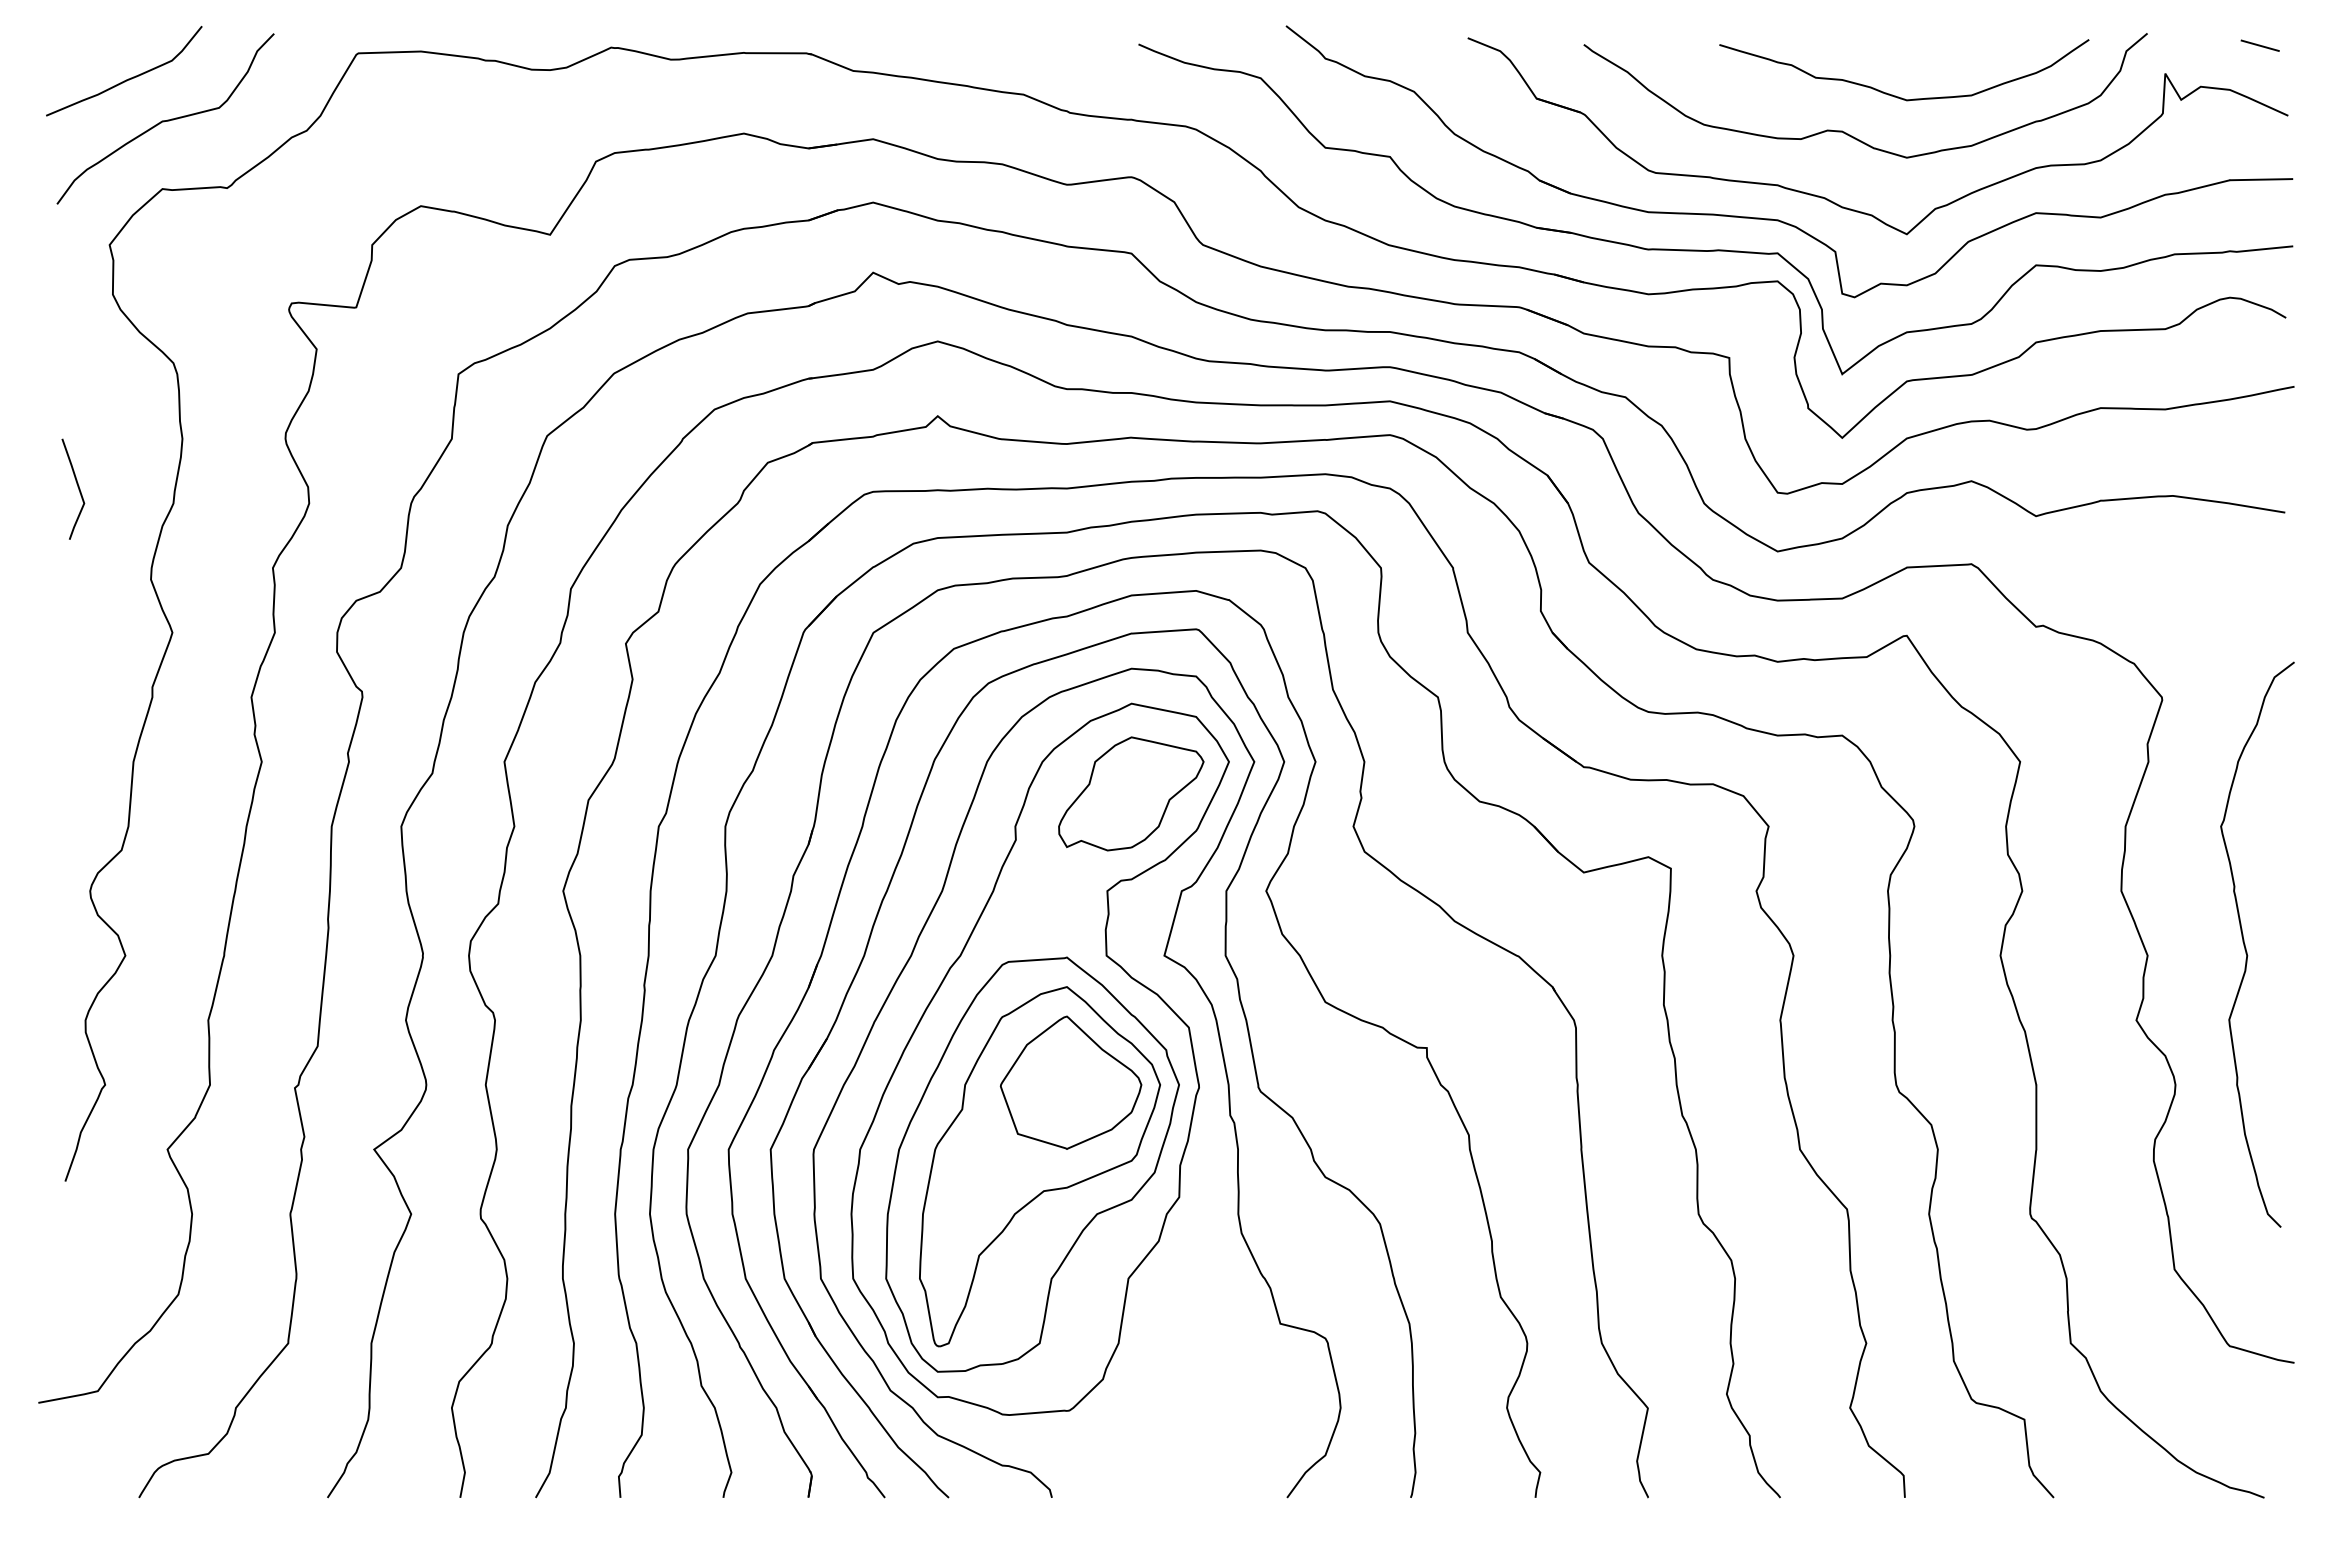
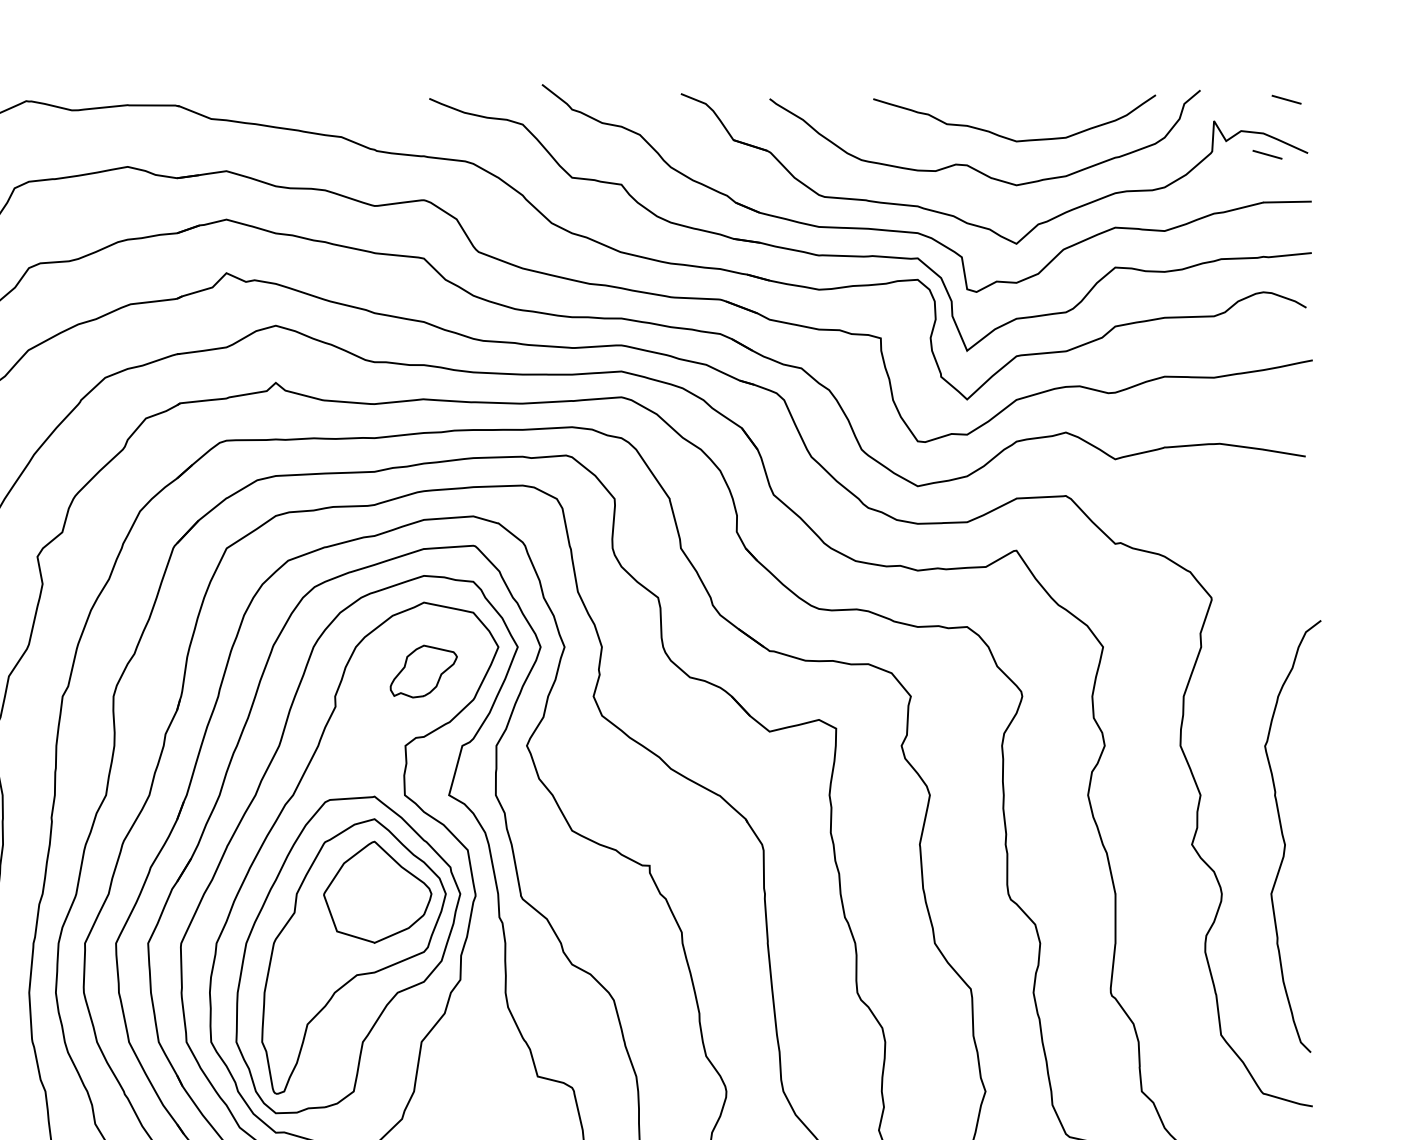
line: (2234, 117) -> (1266, 154), added
part: (1131, 793) -> (423, 671), size x0.6
curve: (2246, 948) -> (1284, 839), moved

